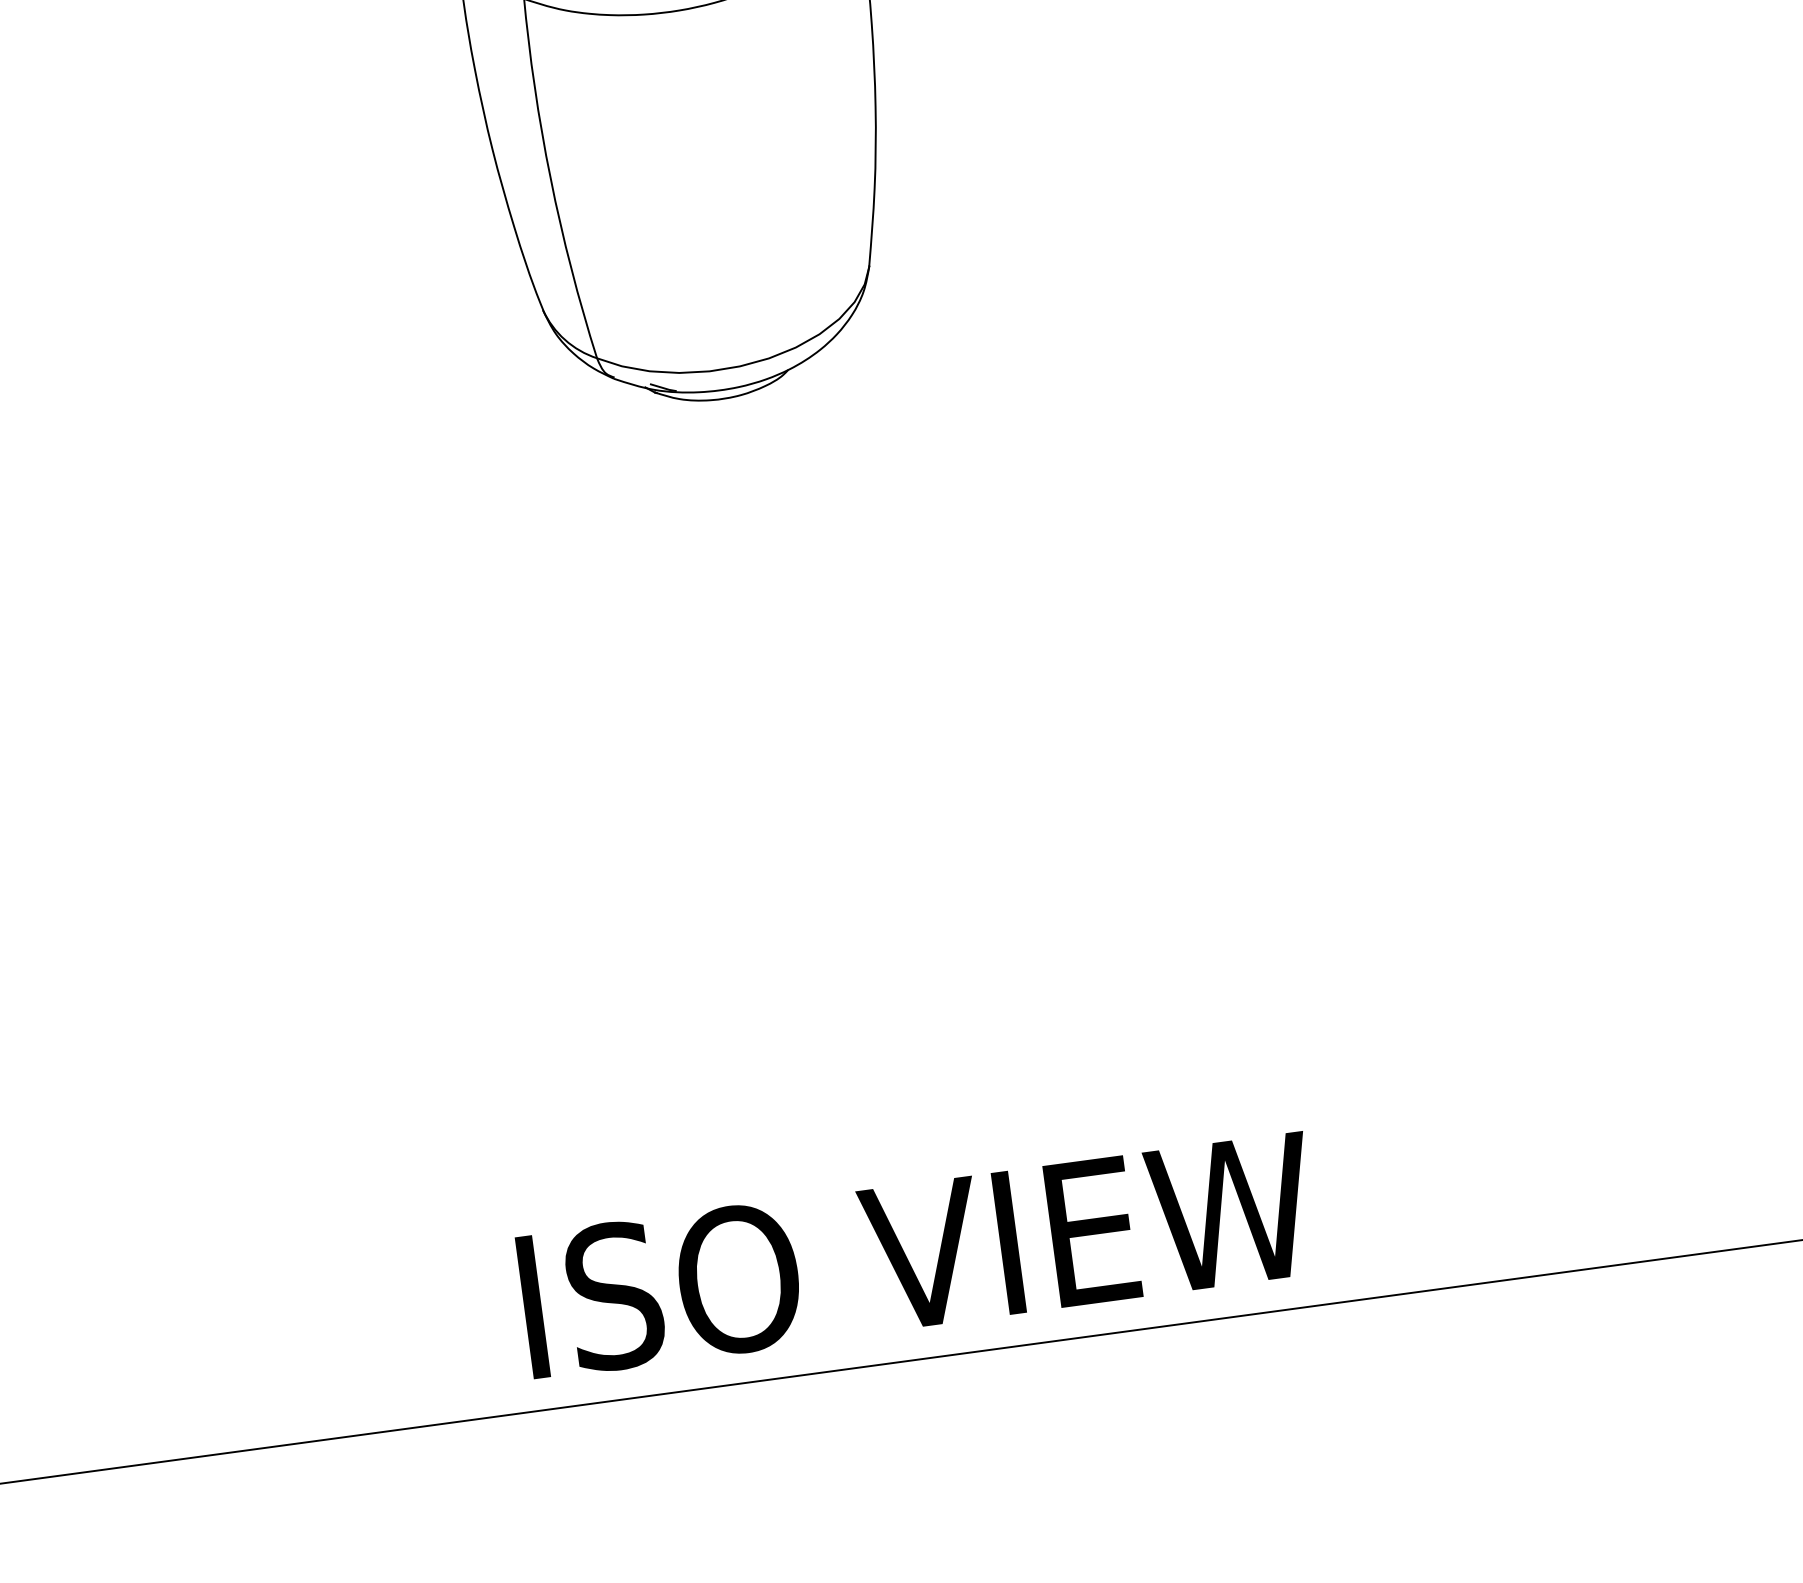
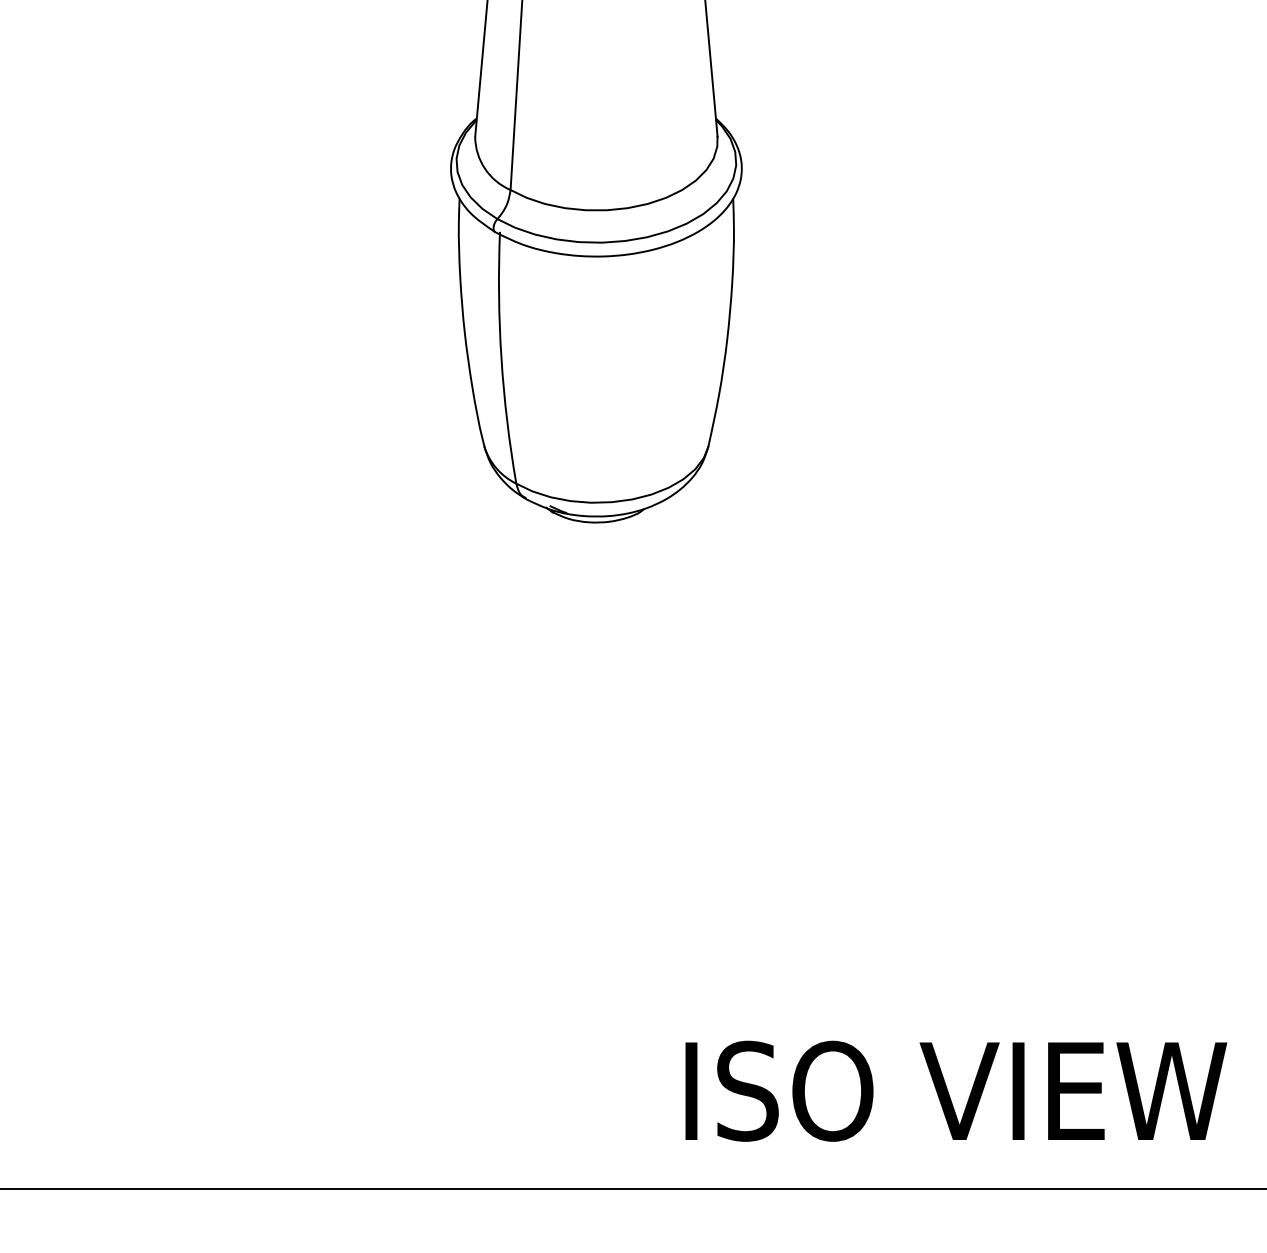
text: (918, 1254) -> (956, 1090), moved

